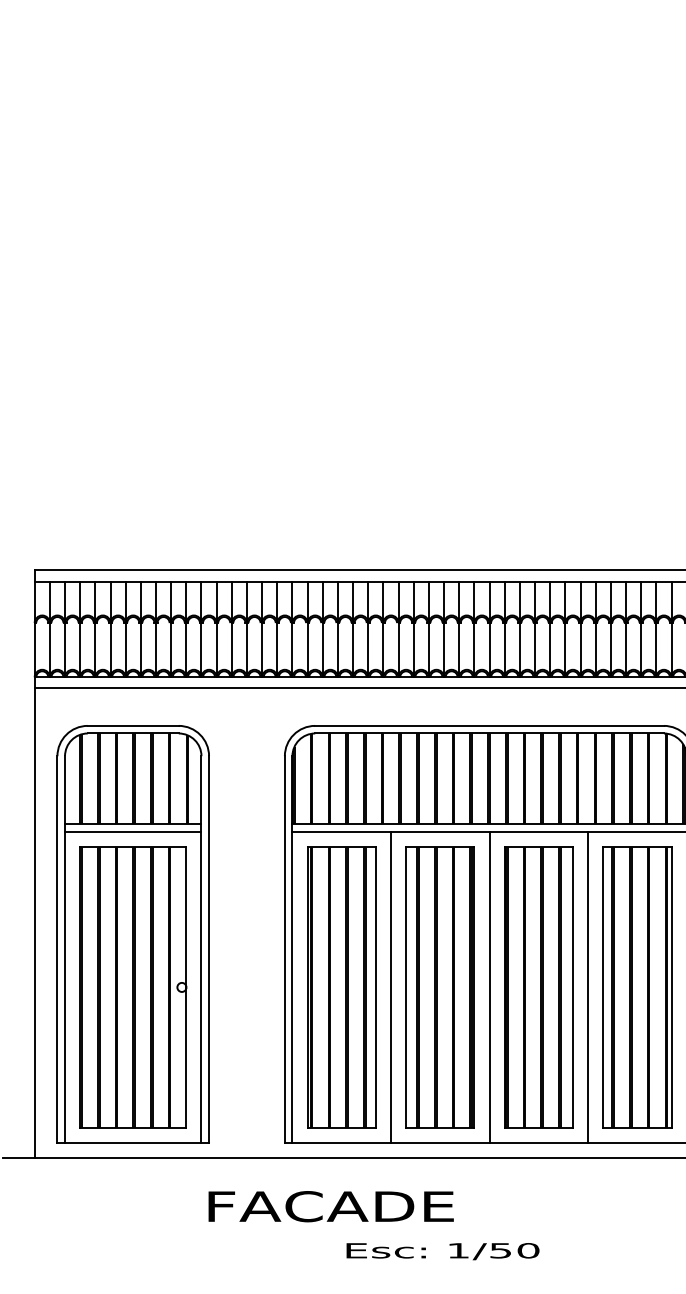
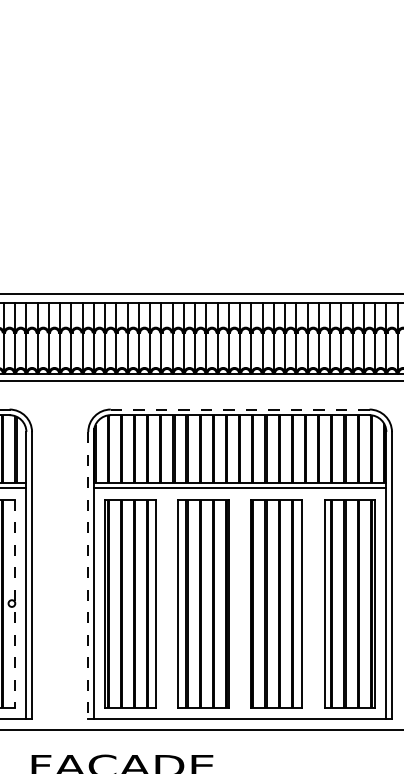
line: (490, 725) -> (240, 409), solid -> dashed
line: (284, 950) -> (88, 576), solid -> dashed
line: (186, 987) -> (15, 603), solid -> dashed
line: (391, 987) -> (167, 603), removed
line: (489, 987) -> (240, 603), removed
line: (588, 987) -> (313, 603), removed

